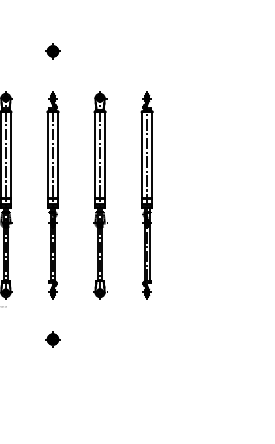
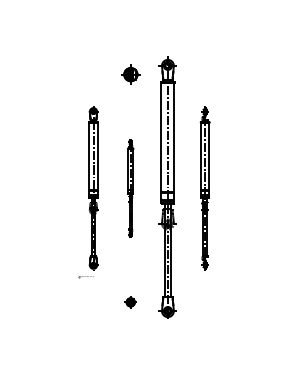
part: (52, 51) -> (130, 74), size x1.6
part: (52, 195) -> (130, 188), size x0.6
part: (99, 195) -> (167, 188), size x1.6

